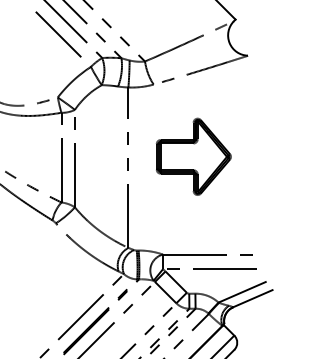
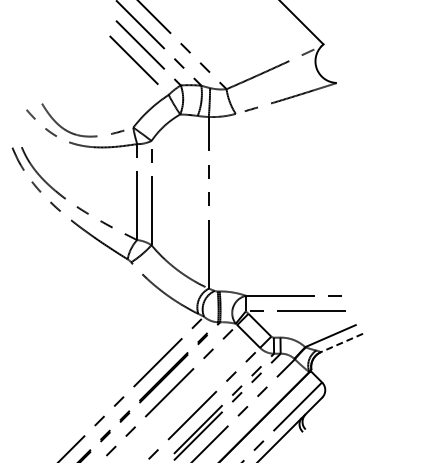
part: (193, 156) -> (278, 190), removed
line: (252, 299) -> (341, 343), solid -> dashed

